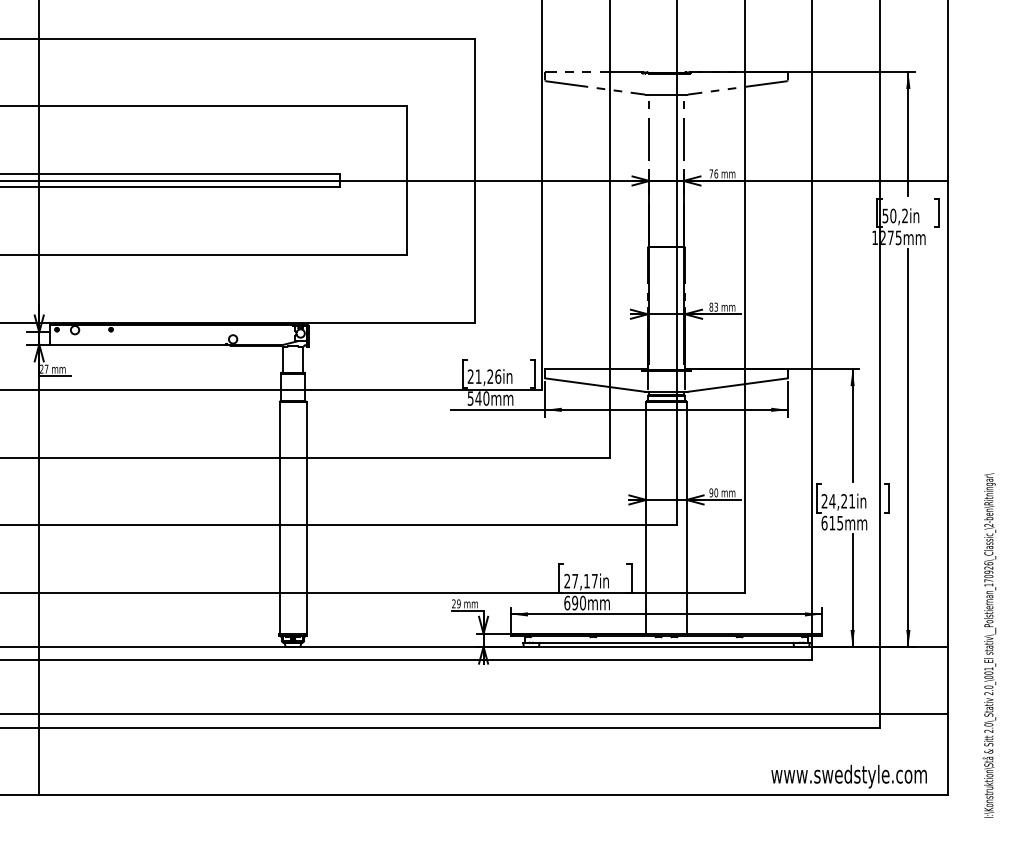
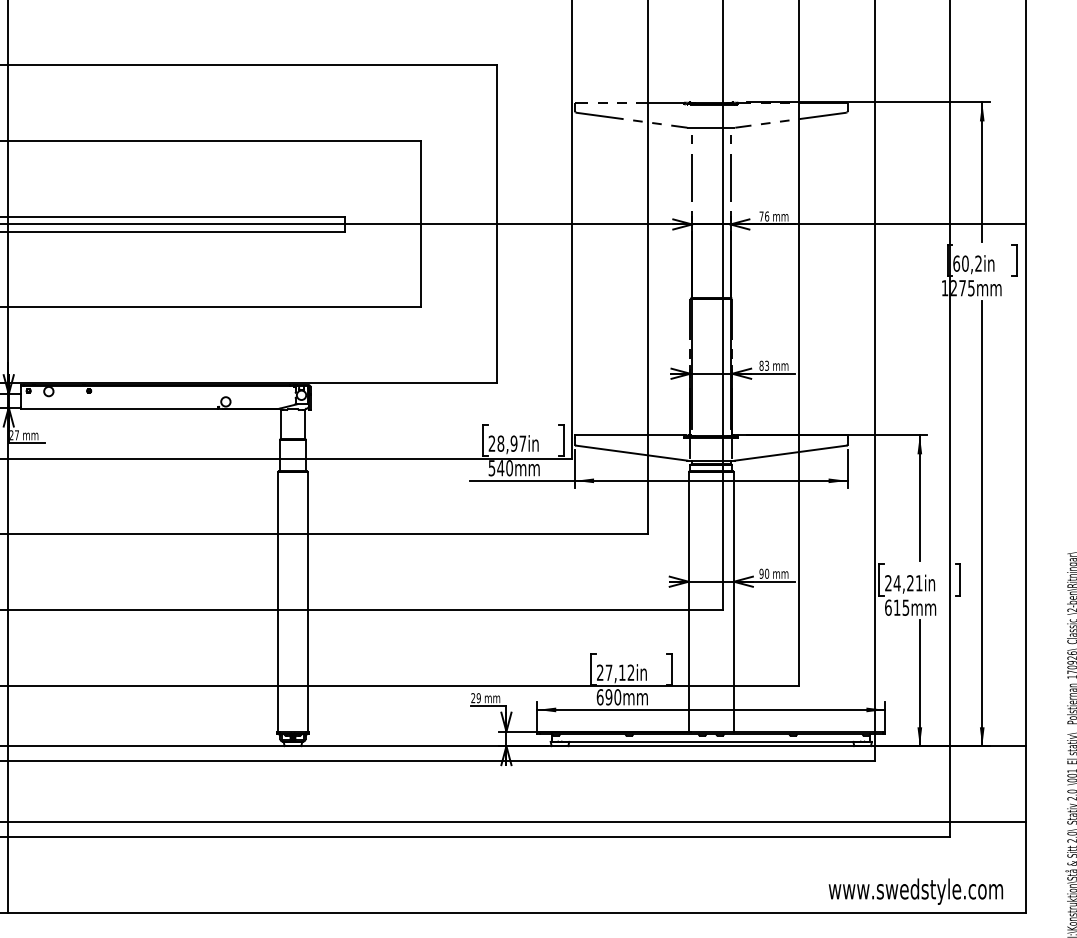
text: (885, 215) -> (956, 263), 50,2in -> 60,2in
text: (488, 376) -> (511, 443), 21,26in -> 28,97in
text: (594, 580) -> (630, 671), 27,17in -> 27,12in

